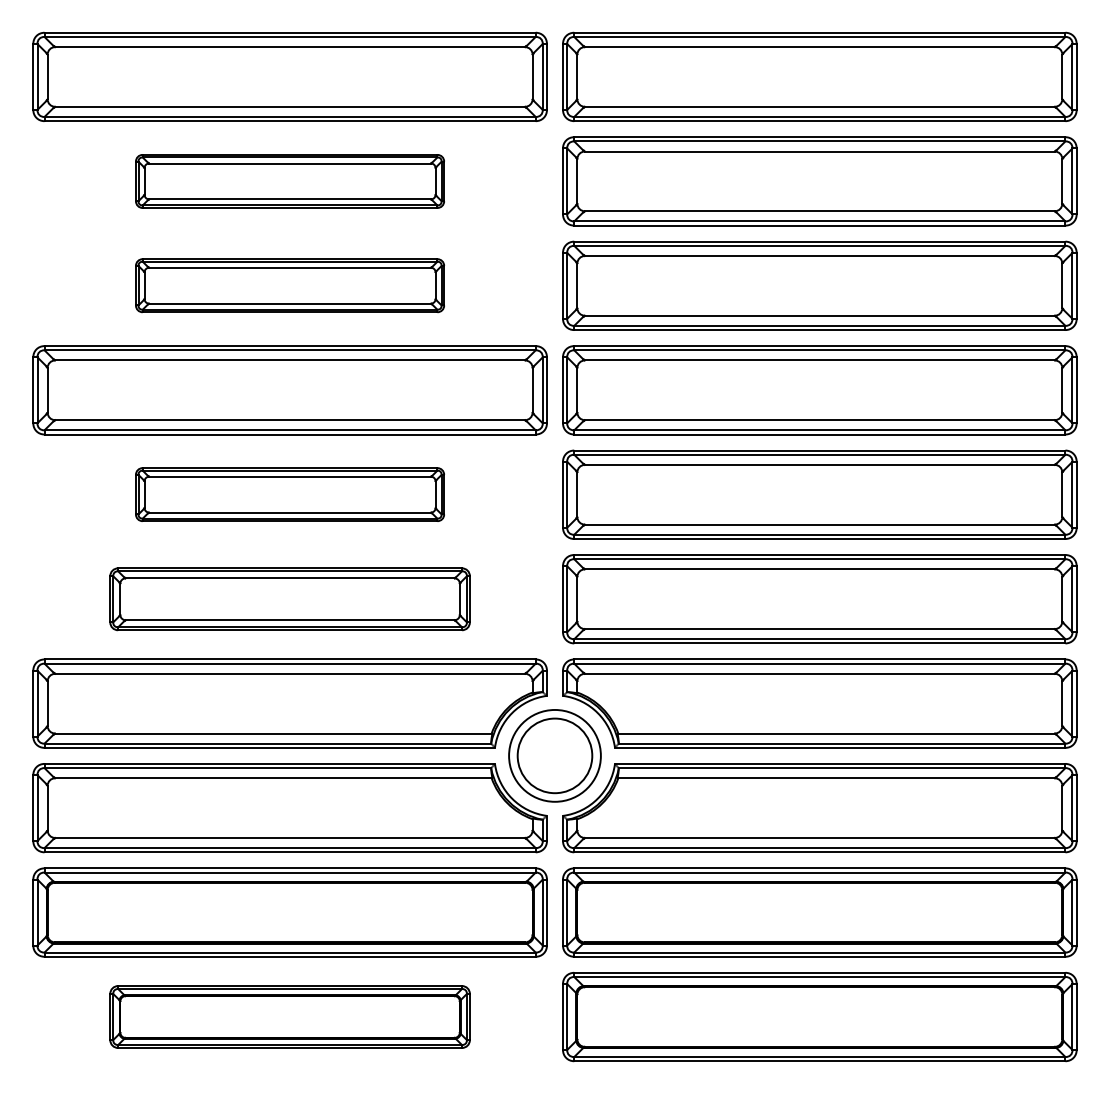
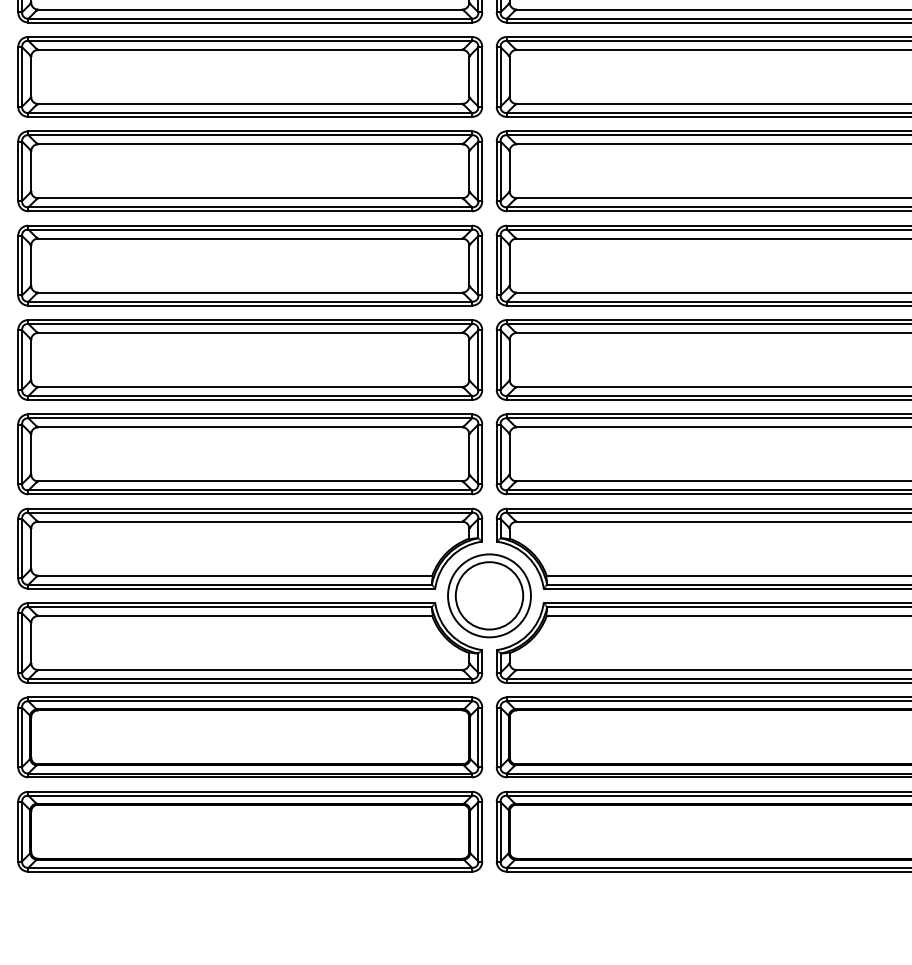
part: (289, 181) -> (249, 77), size x1.67
part: (289, 285) -> (249, 170), size x1.67
part: (289, 494) -> (249, 359), size x1.67
part: (289, 599) -> (249, 454), size x1.43
part: (289, 1016) -> (249, 831), size x1.43

